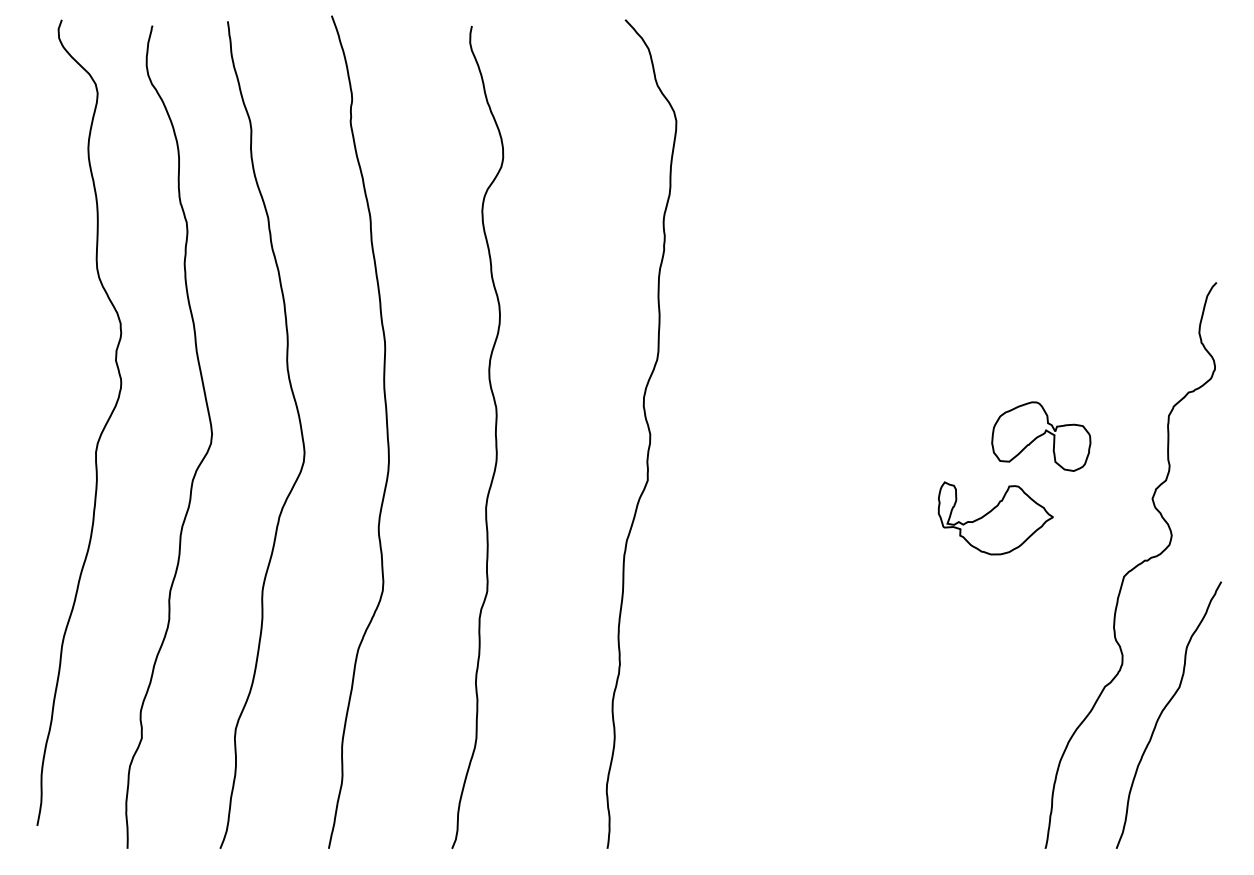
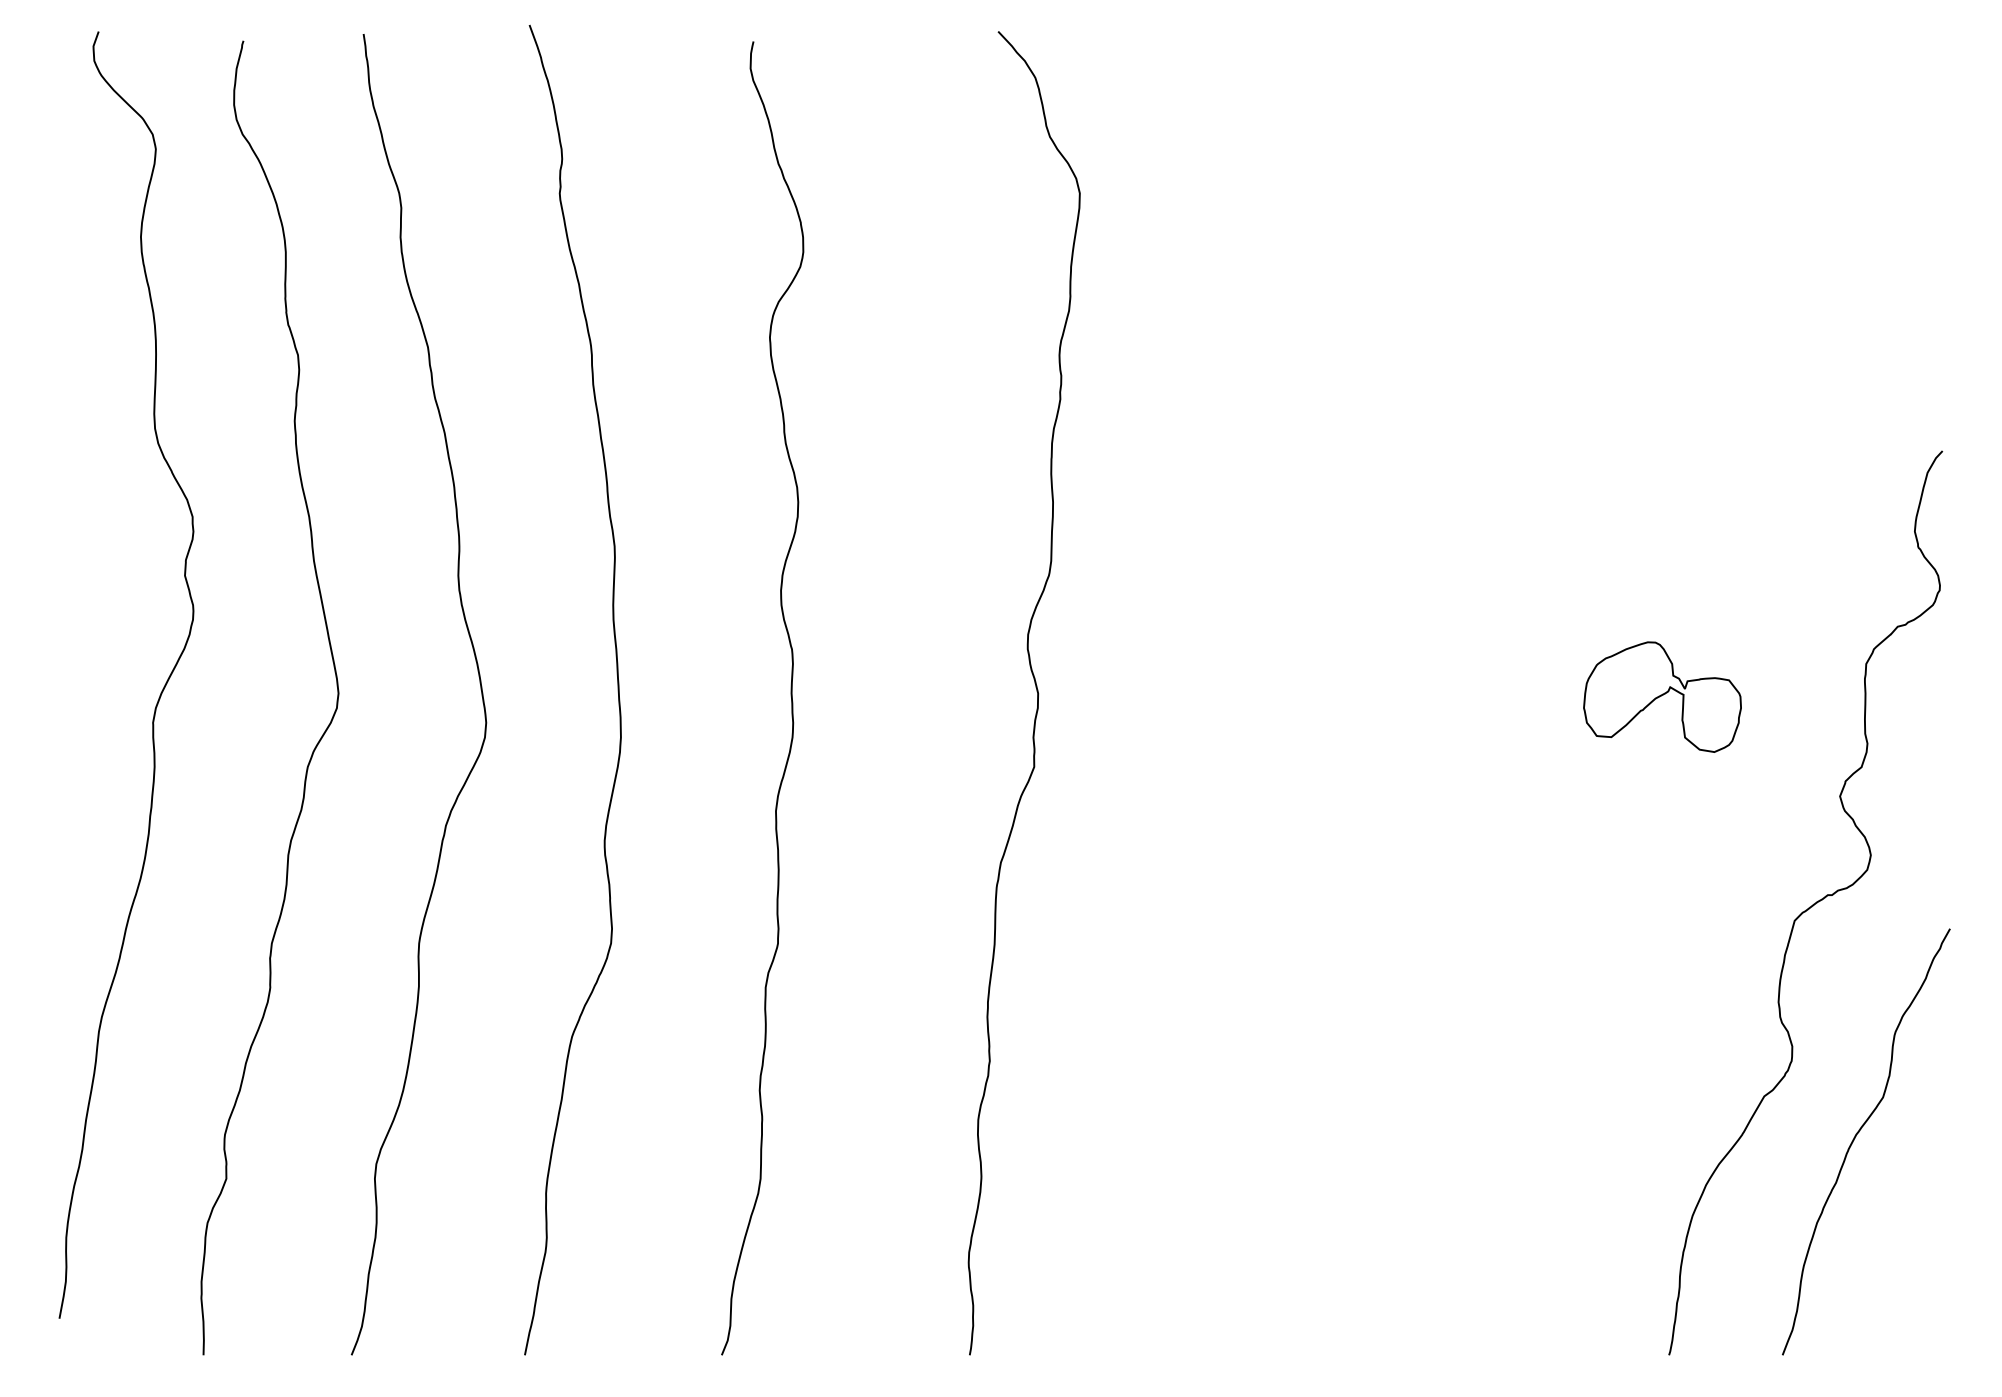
part: (995, 518) -> (1589, 827), removed

